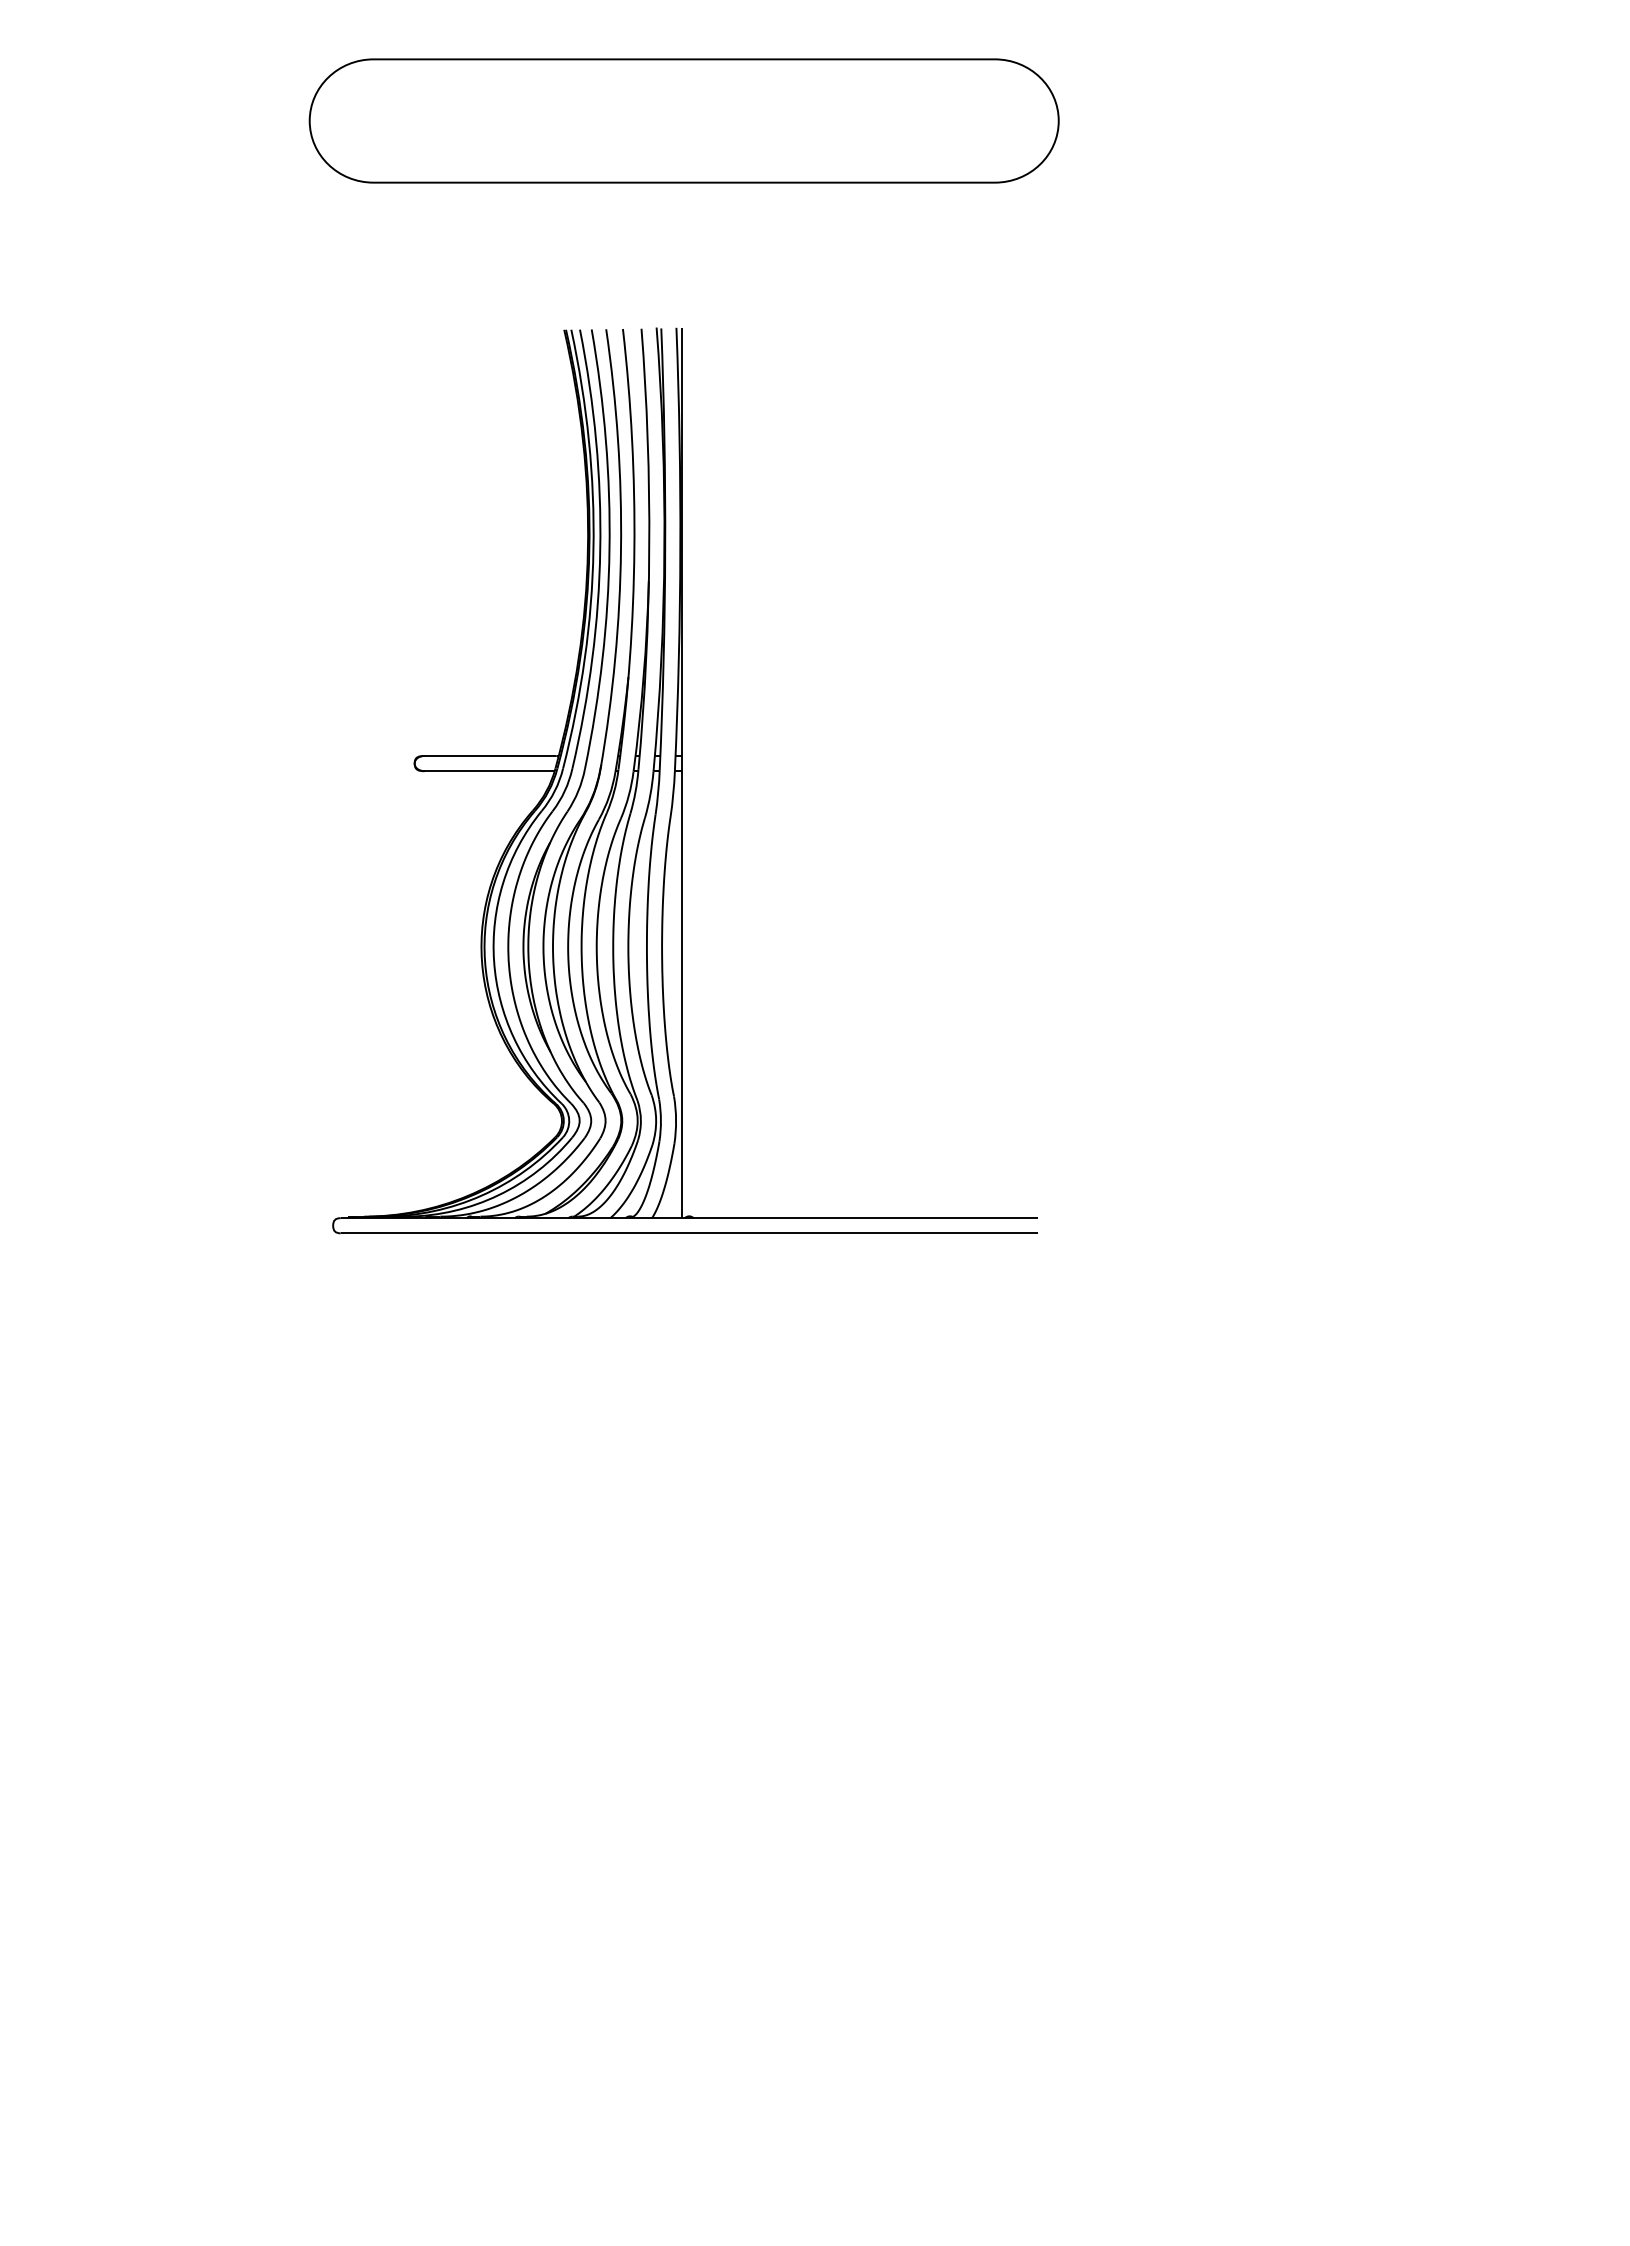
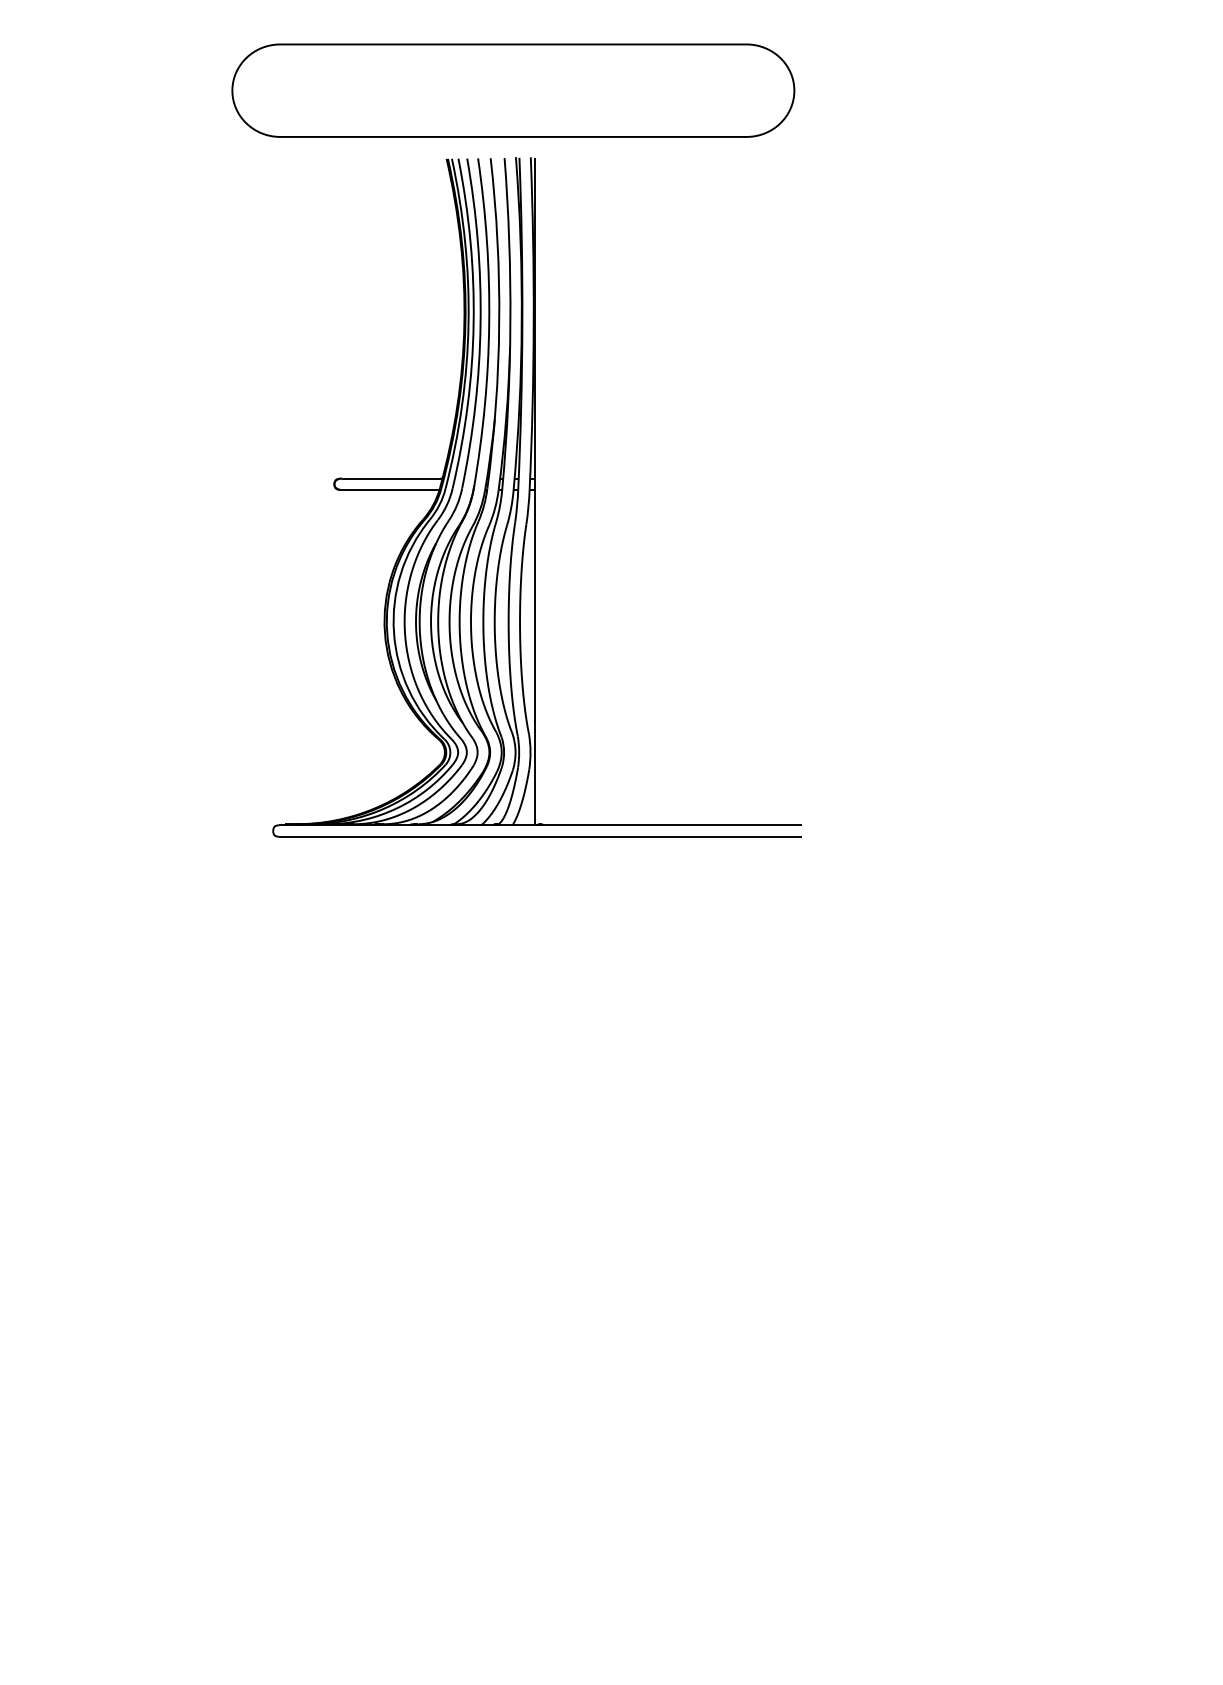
part: (684, 780) -> (536, 496), moved

